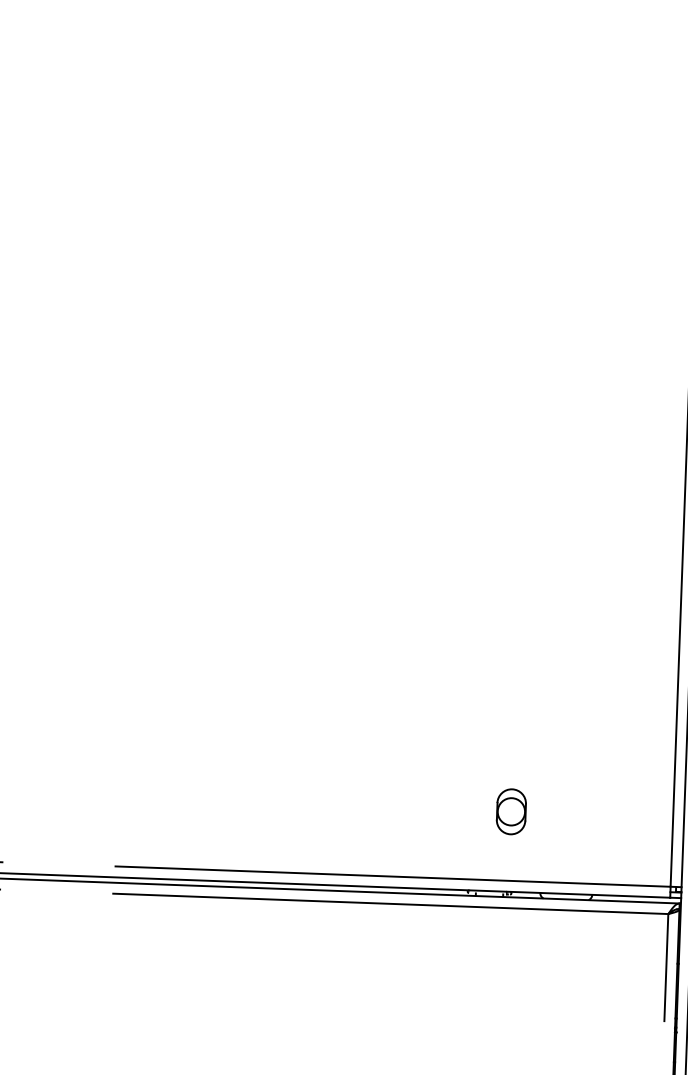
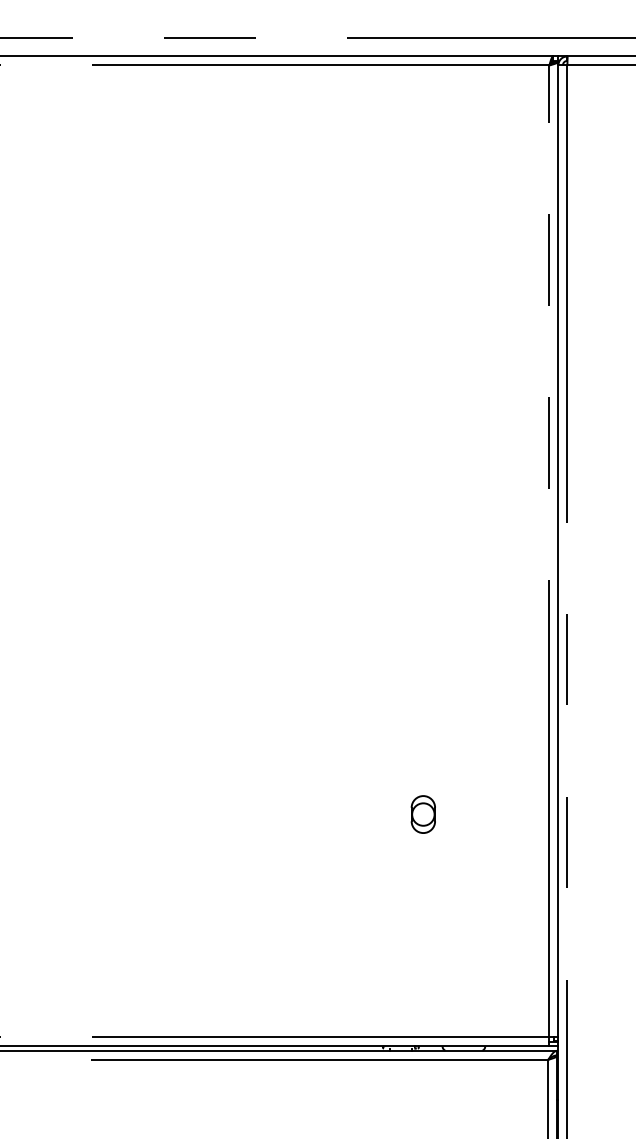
part: (510, 811) -> (422, 814), moved

